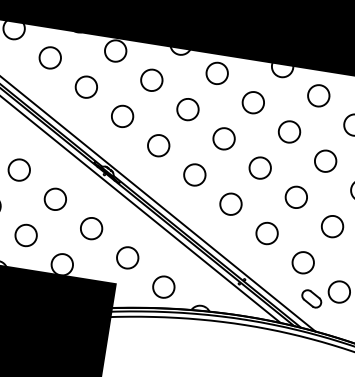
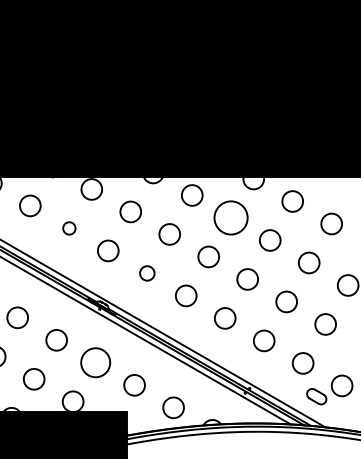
circle: (86, 87) -> (69, 228), size x0.6
circle: (253, 102) -> (231, 217), size x1.6
circle: (158, 145) -> (147, 273), size x0.7
circle: (91, 228) -> (95, 362), size x1.4

